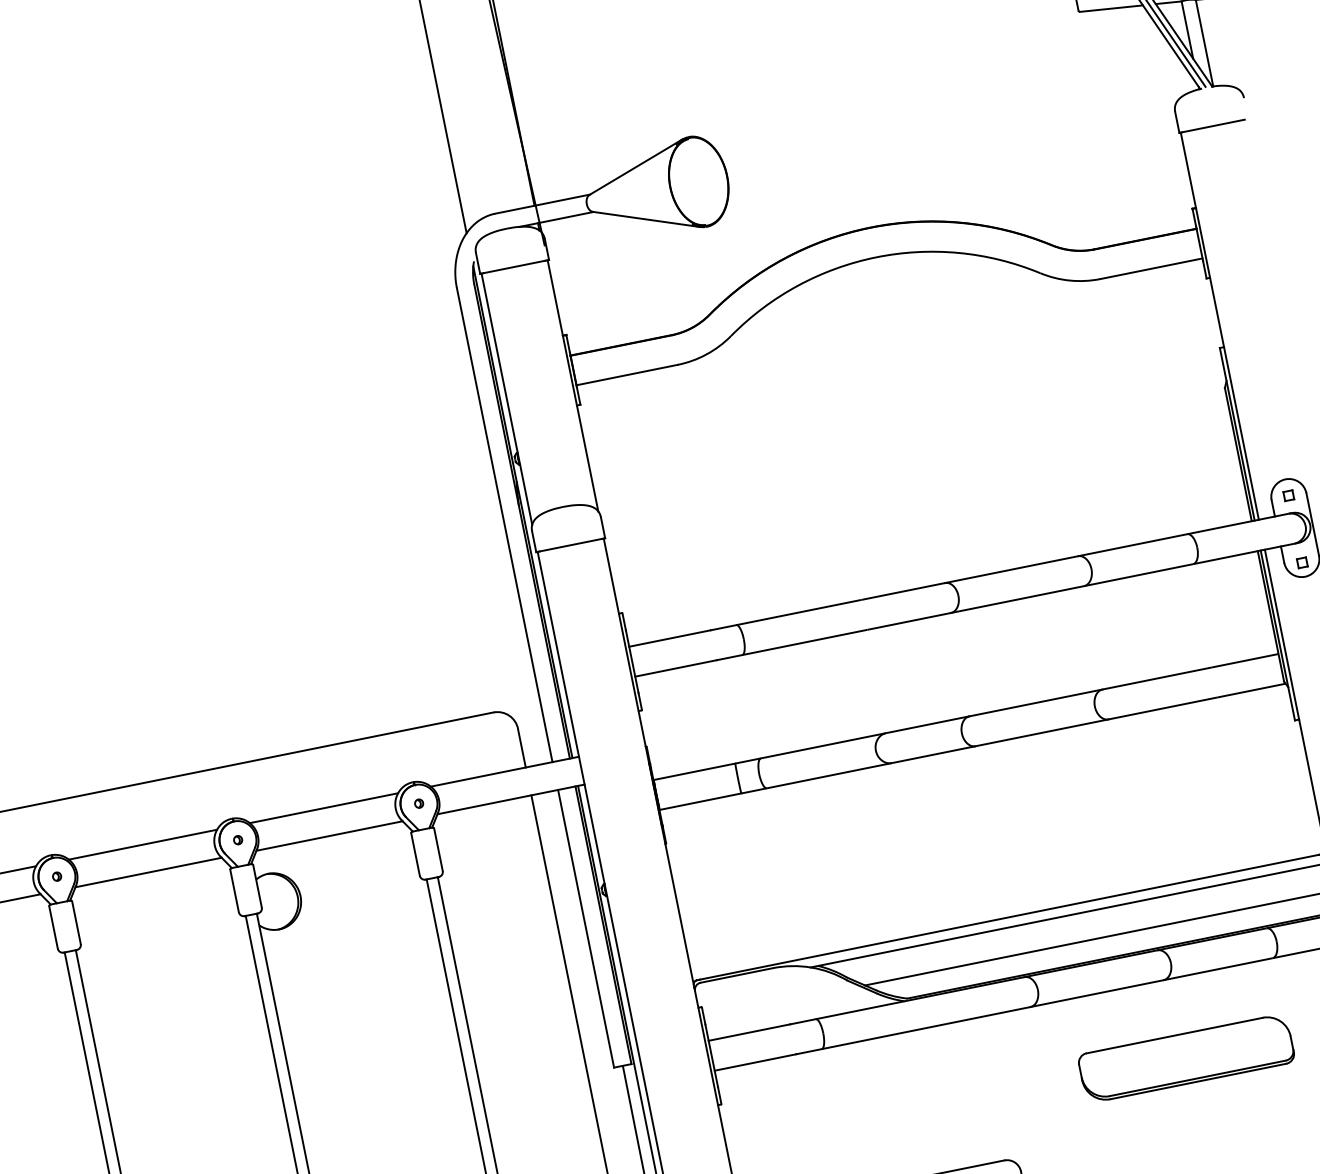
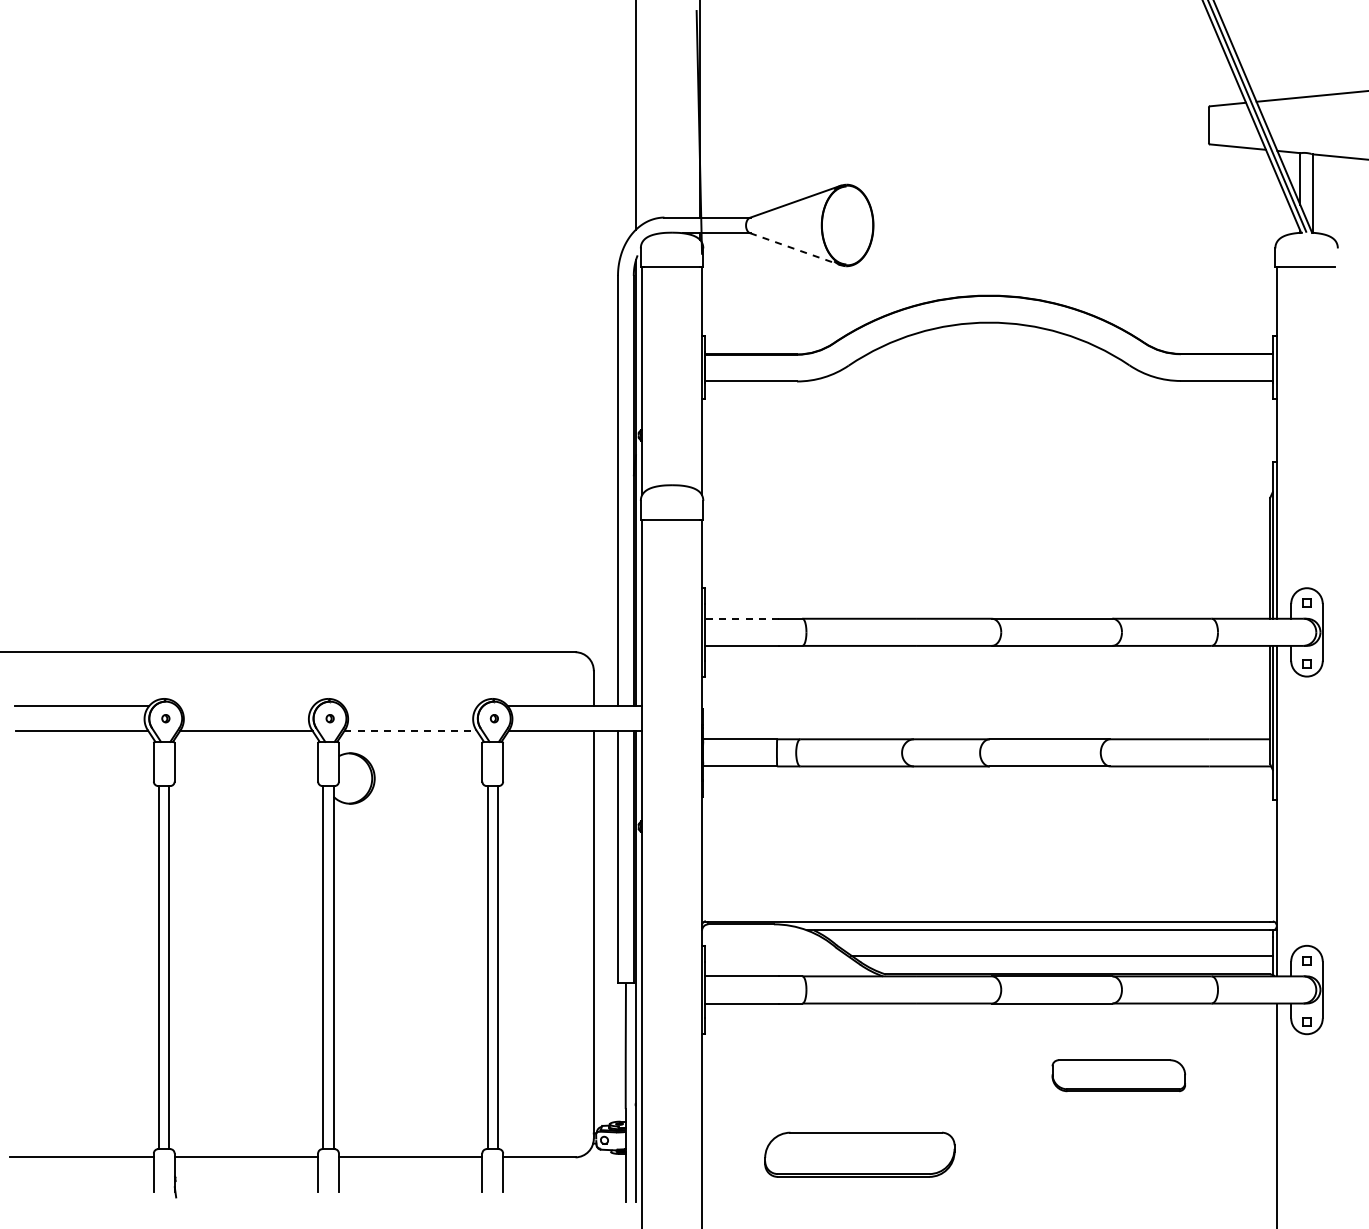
line: (646, 219) -> (795, 249), solid -> dashed
line: (670, 638) -> (742, 618), solid -> dashed
line: (323, 807) -> (410, 705), removed
line: (330, 836) -> (411, 731), solid -> dashed
line: (143, 844) -> (246, 705), removed
part: (1186, 1058) -> (1118, 1075), size x0.7

